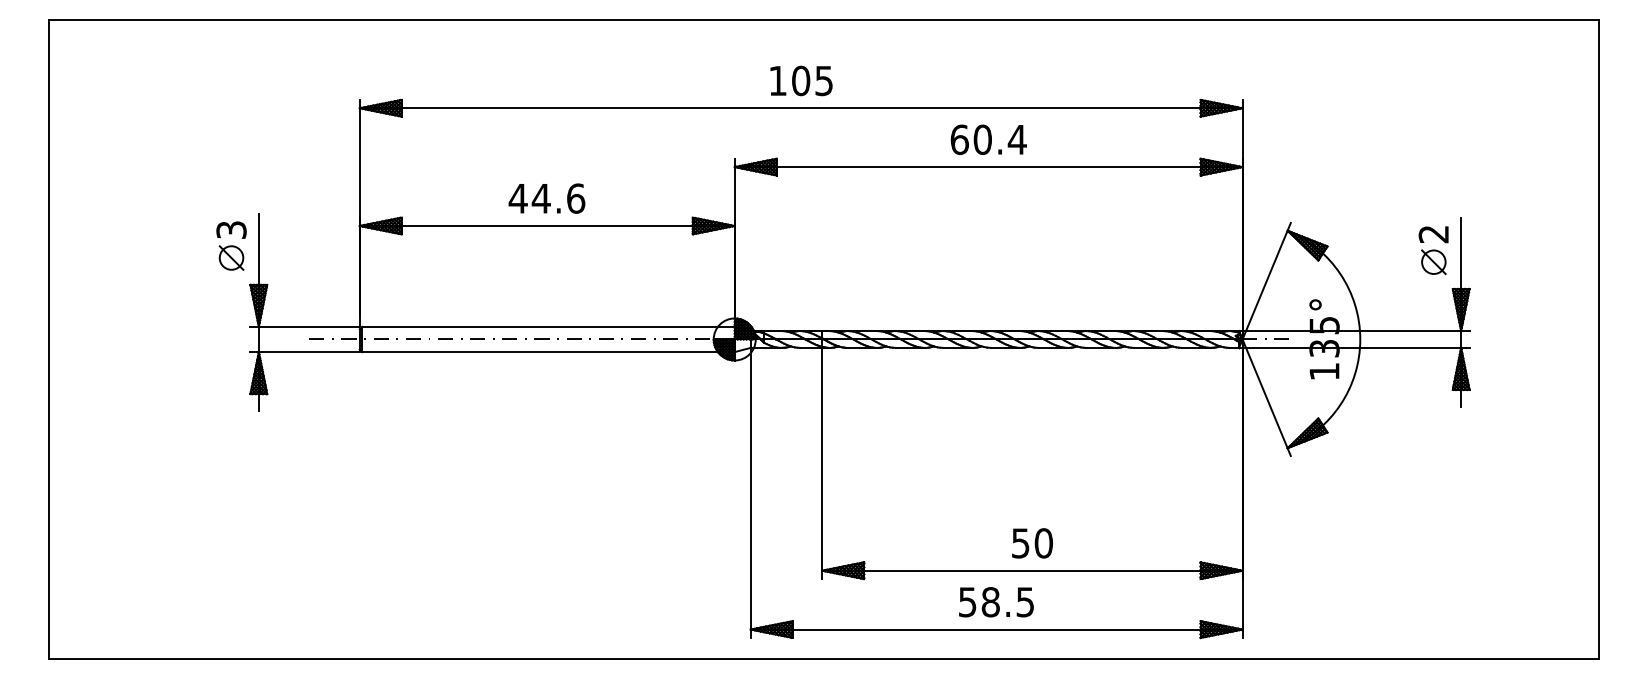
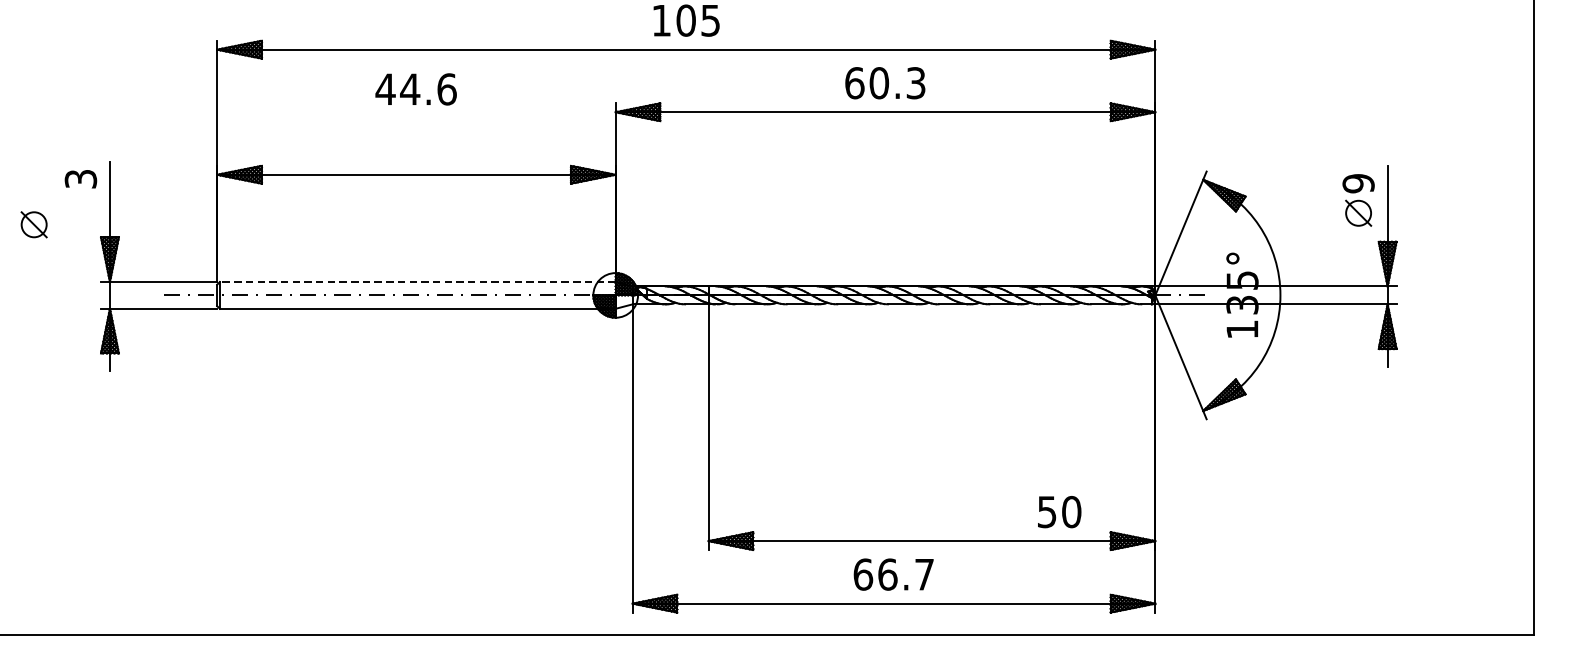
text: (1016, 139) -> (915, 82), 60.4 -> 60.3
text: (546, 198) -> (415, 89), moved
text: (1433, 234) -> (1358, 183), 2 -> 9
part: (231, 257) -> (34, 224), moved
line: (548, 326) -> (417, 281), solid -> dashed
text: (1032, 543) -> (1059, 512), moved
text: (995, 602) -> (892, 574), 58.5 -> 66.7

